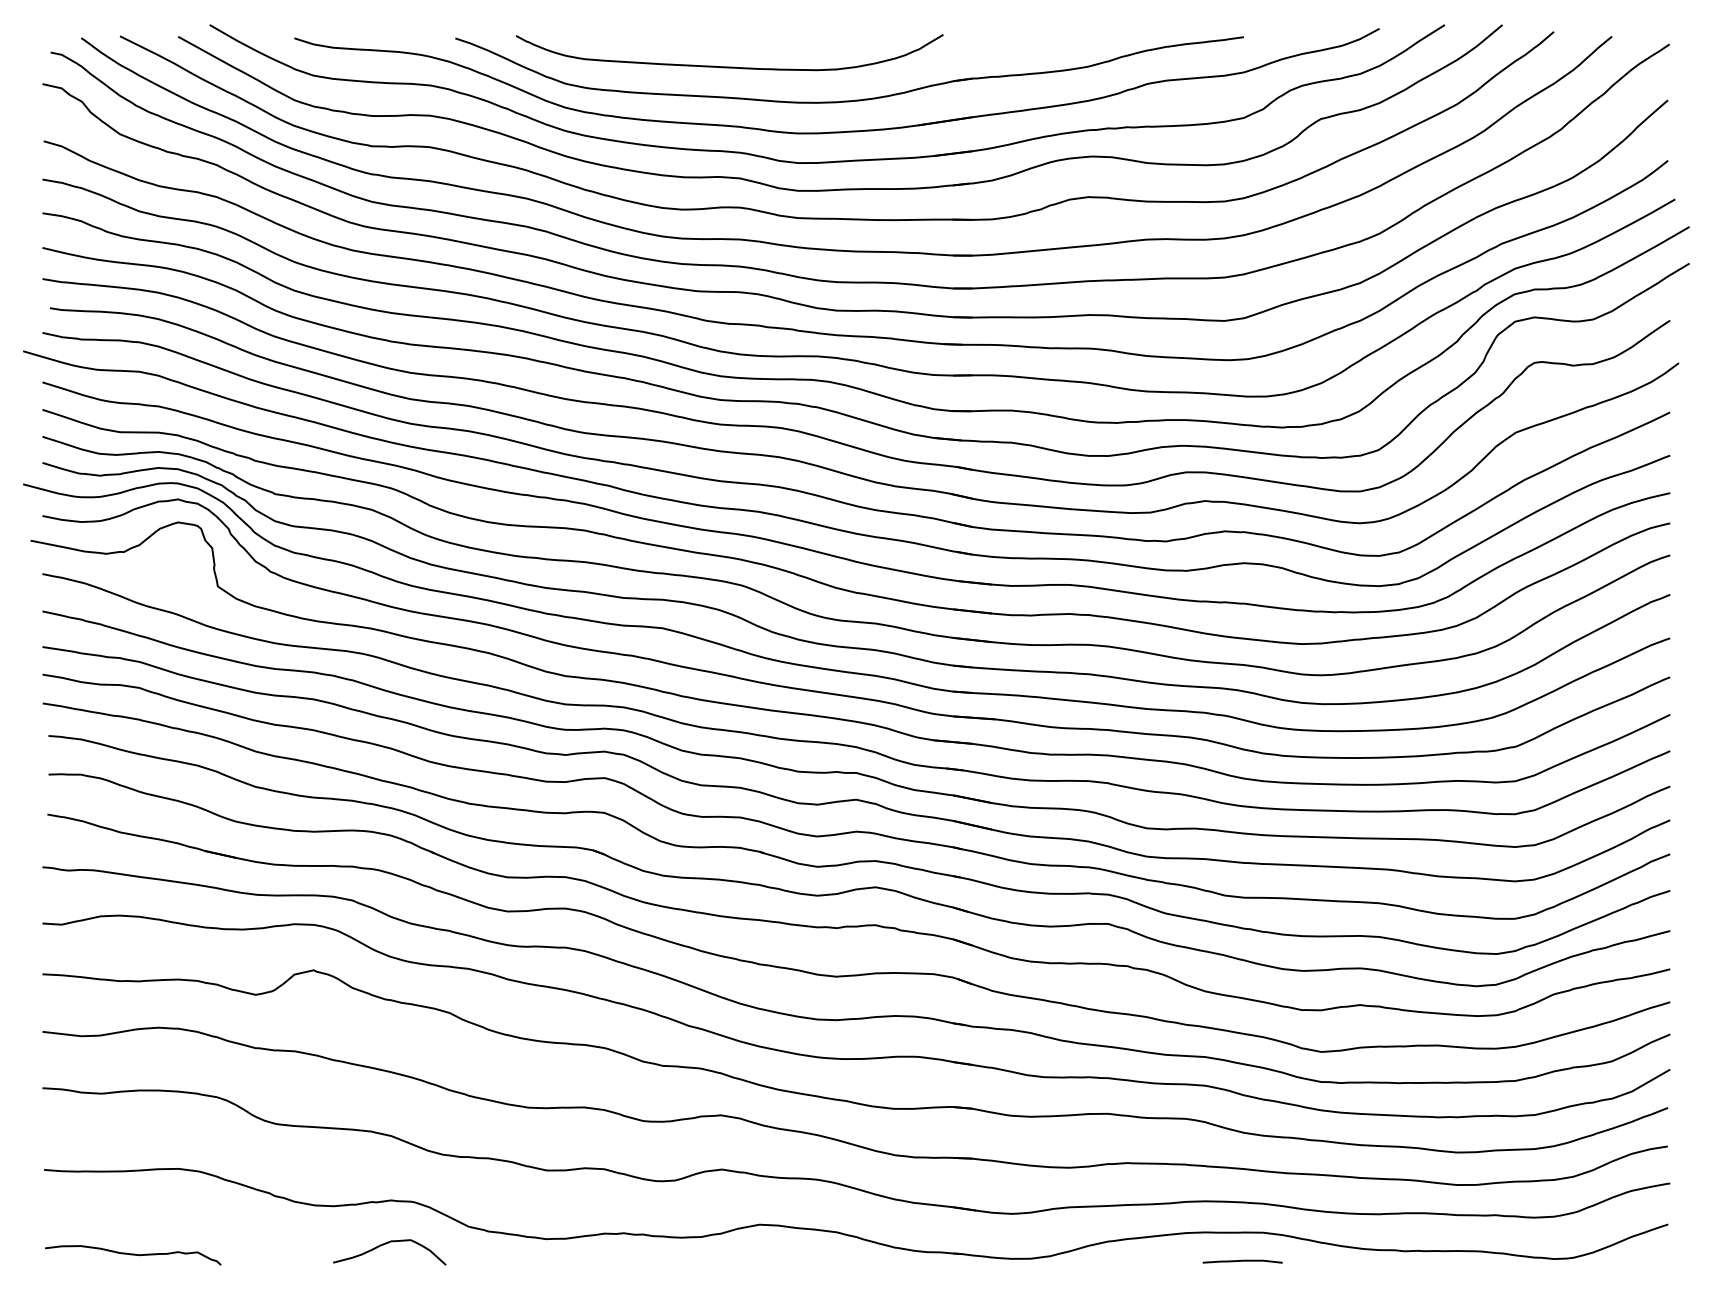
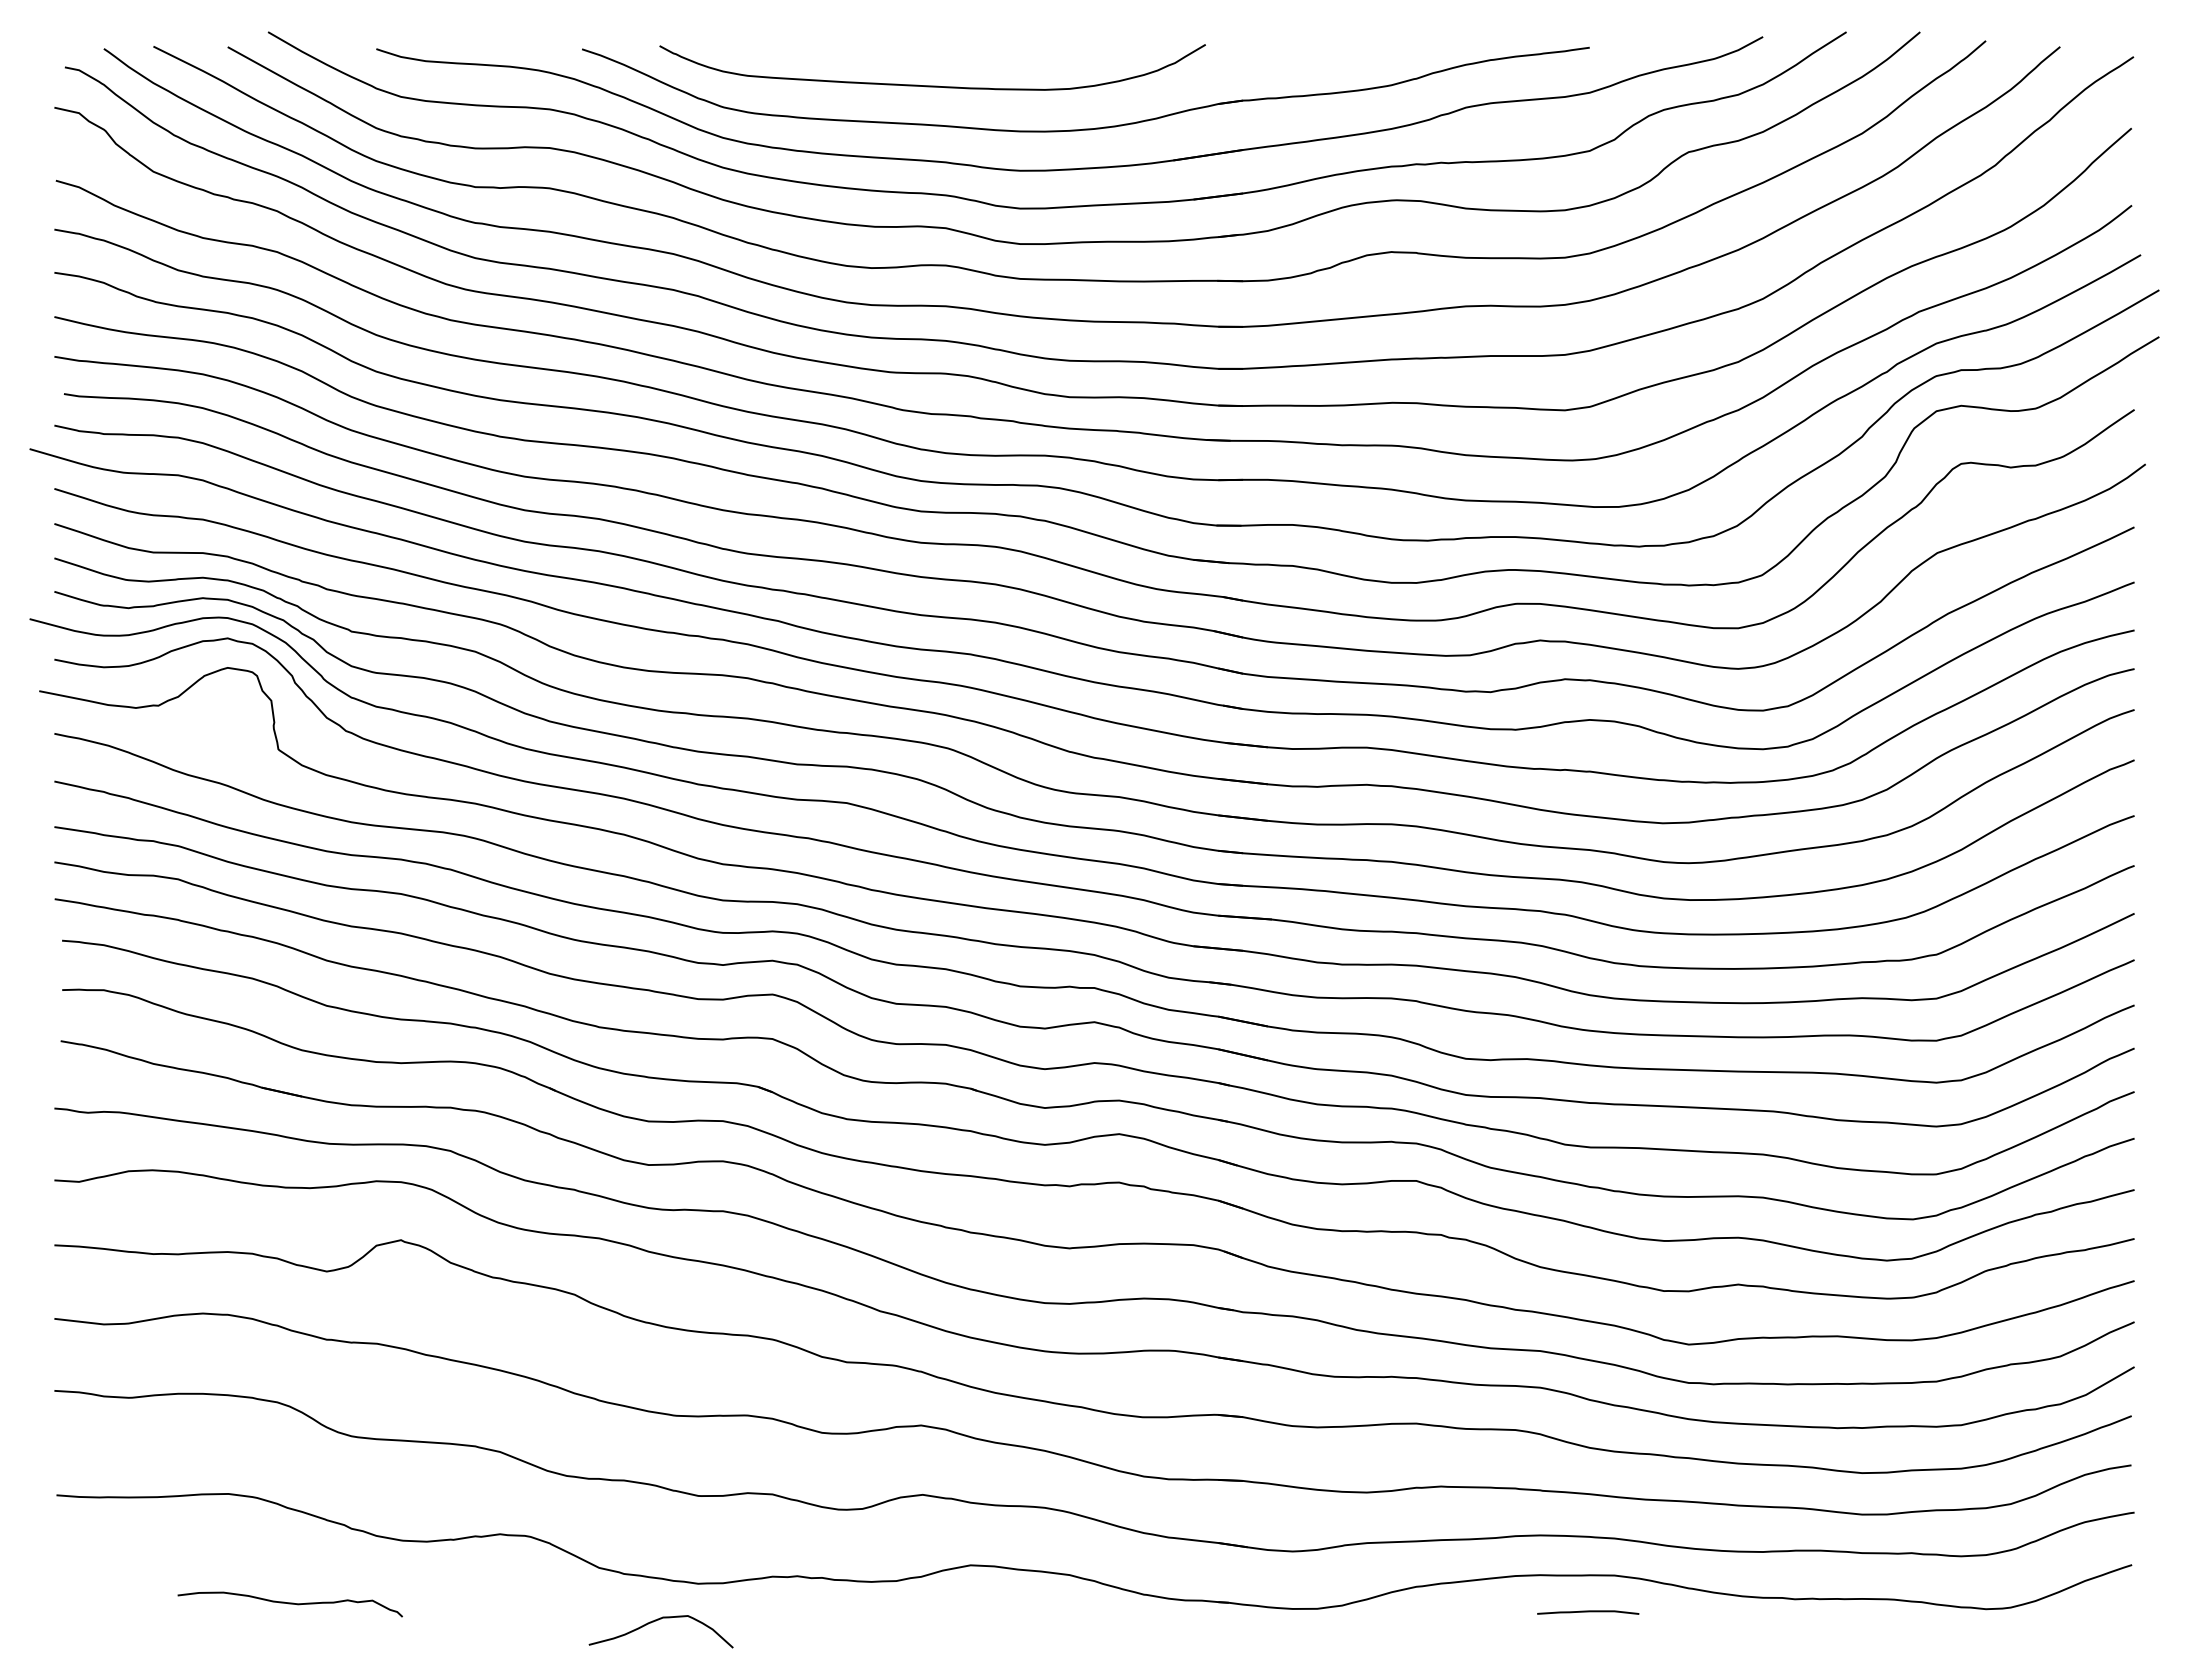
curve: (386, 1244) -> (656, 1621), moved
curve: (132, 1255) -> (289, 1604), moved

